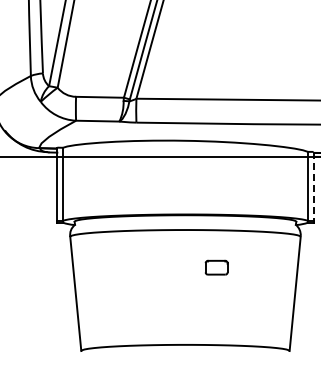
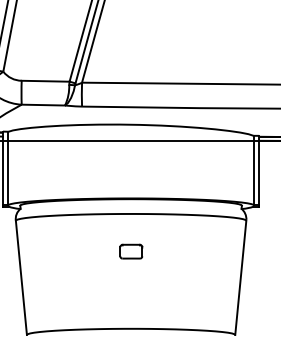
line: (313, 187) -> (259, 171), dashed -> solid
part: (216, 267) -> (131, 251), moved

